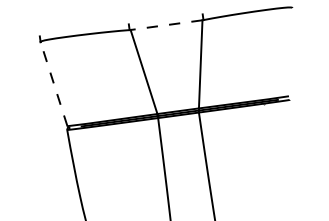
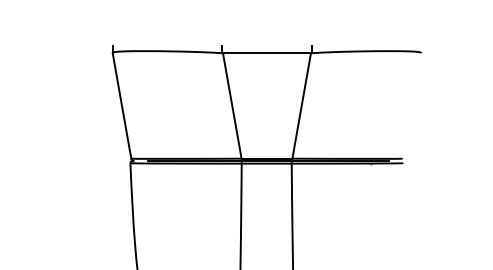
line: (166, 25) -> (266, 53), dashed -> solid
line: (54, 83) -> (122, 105), dashed -> solid

